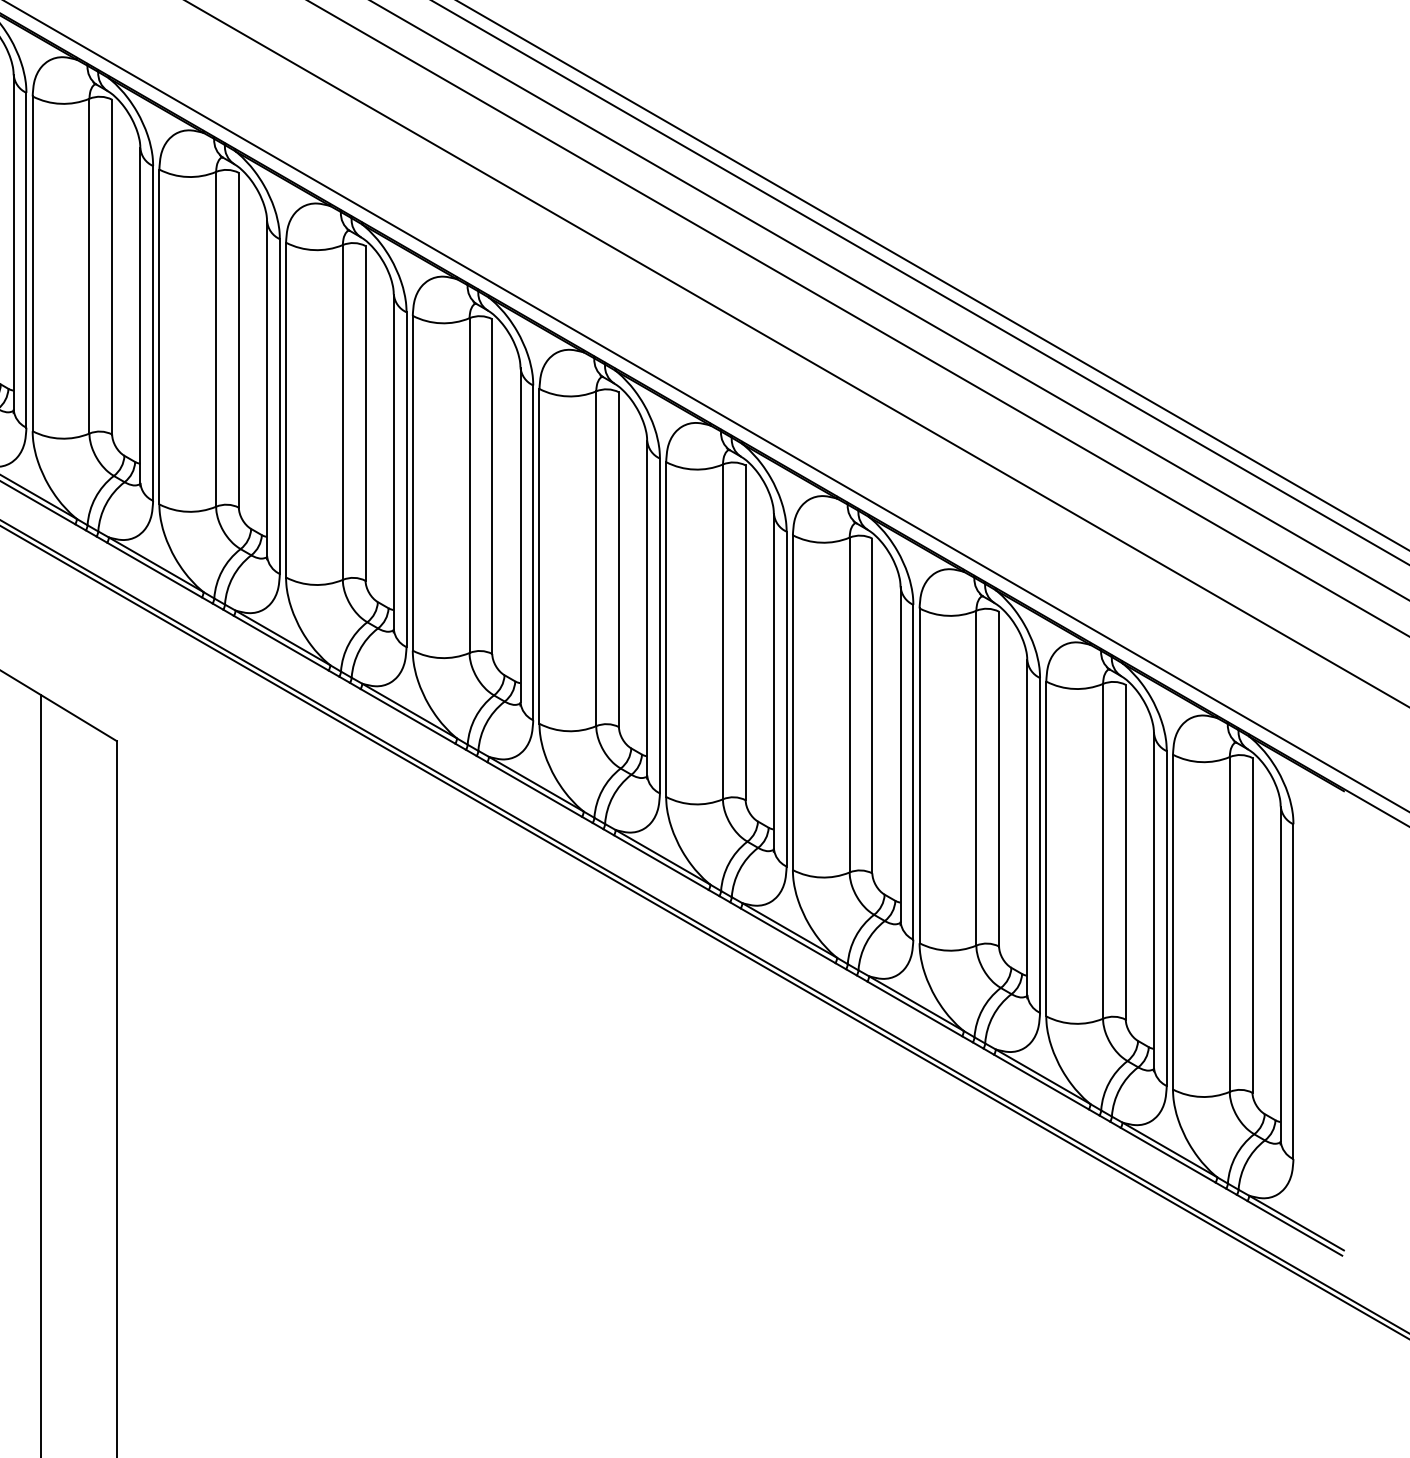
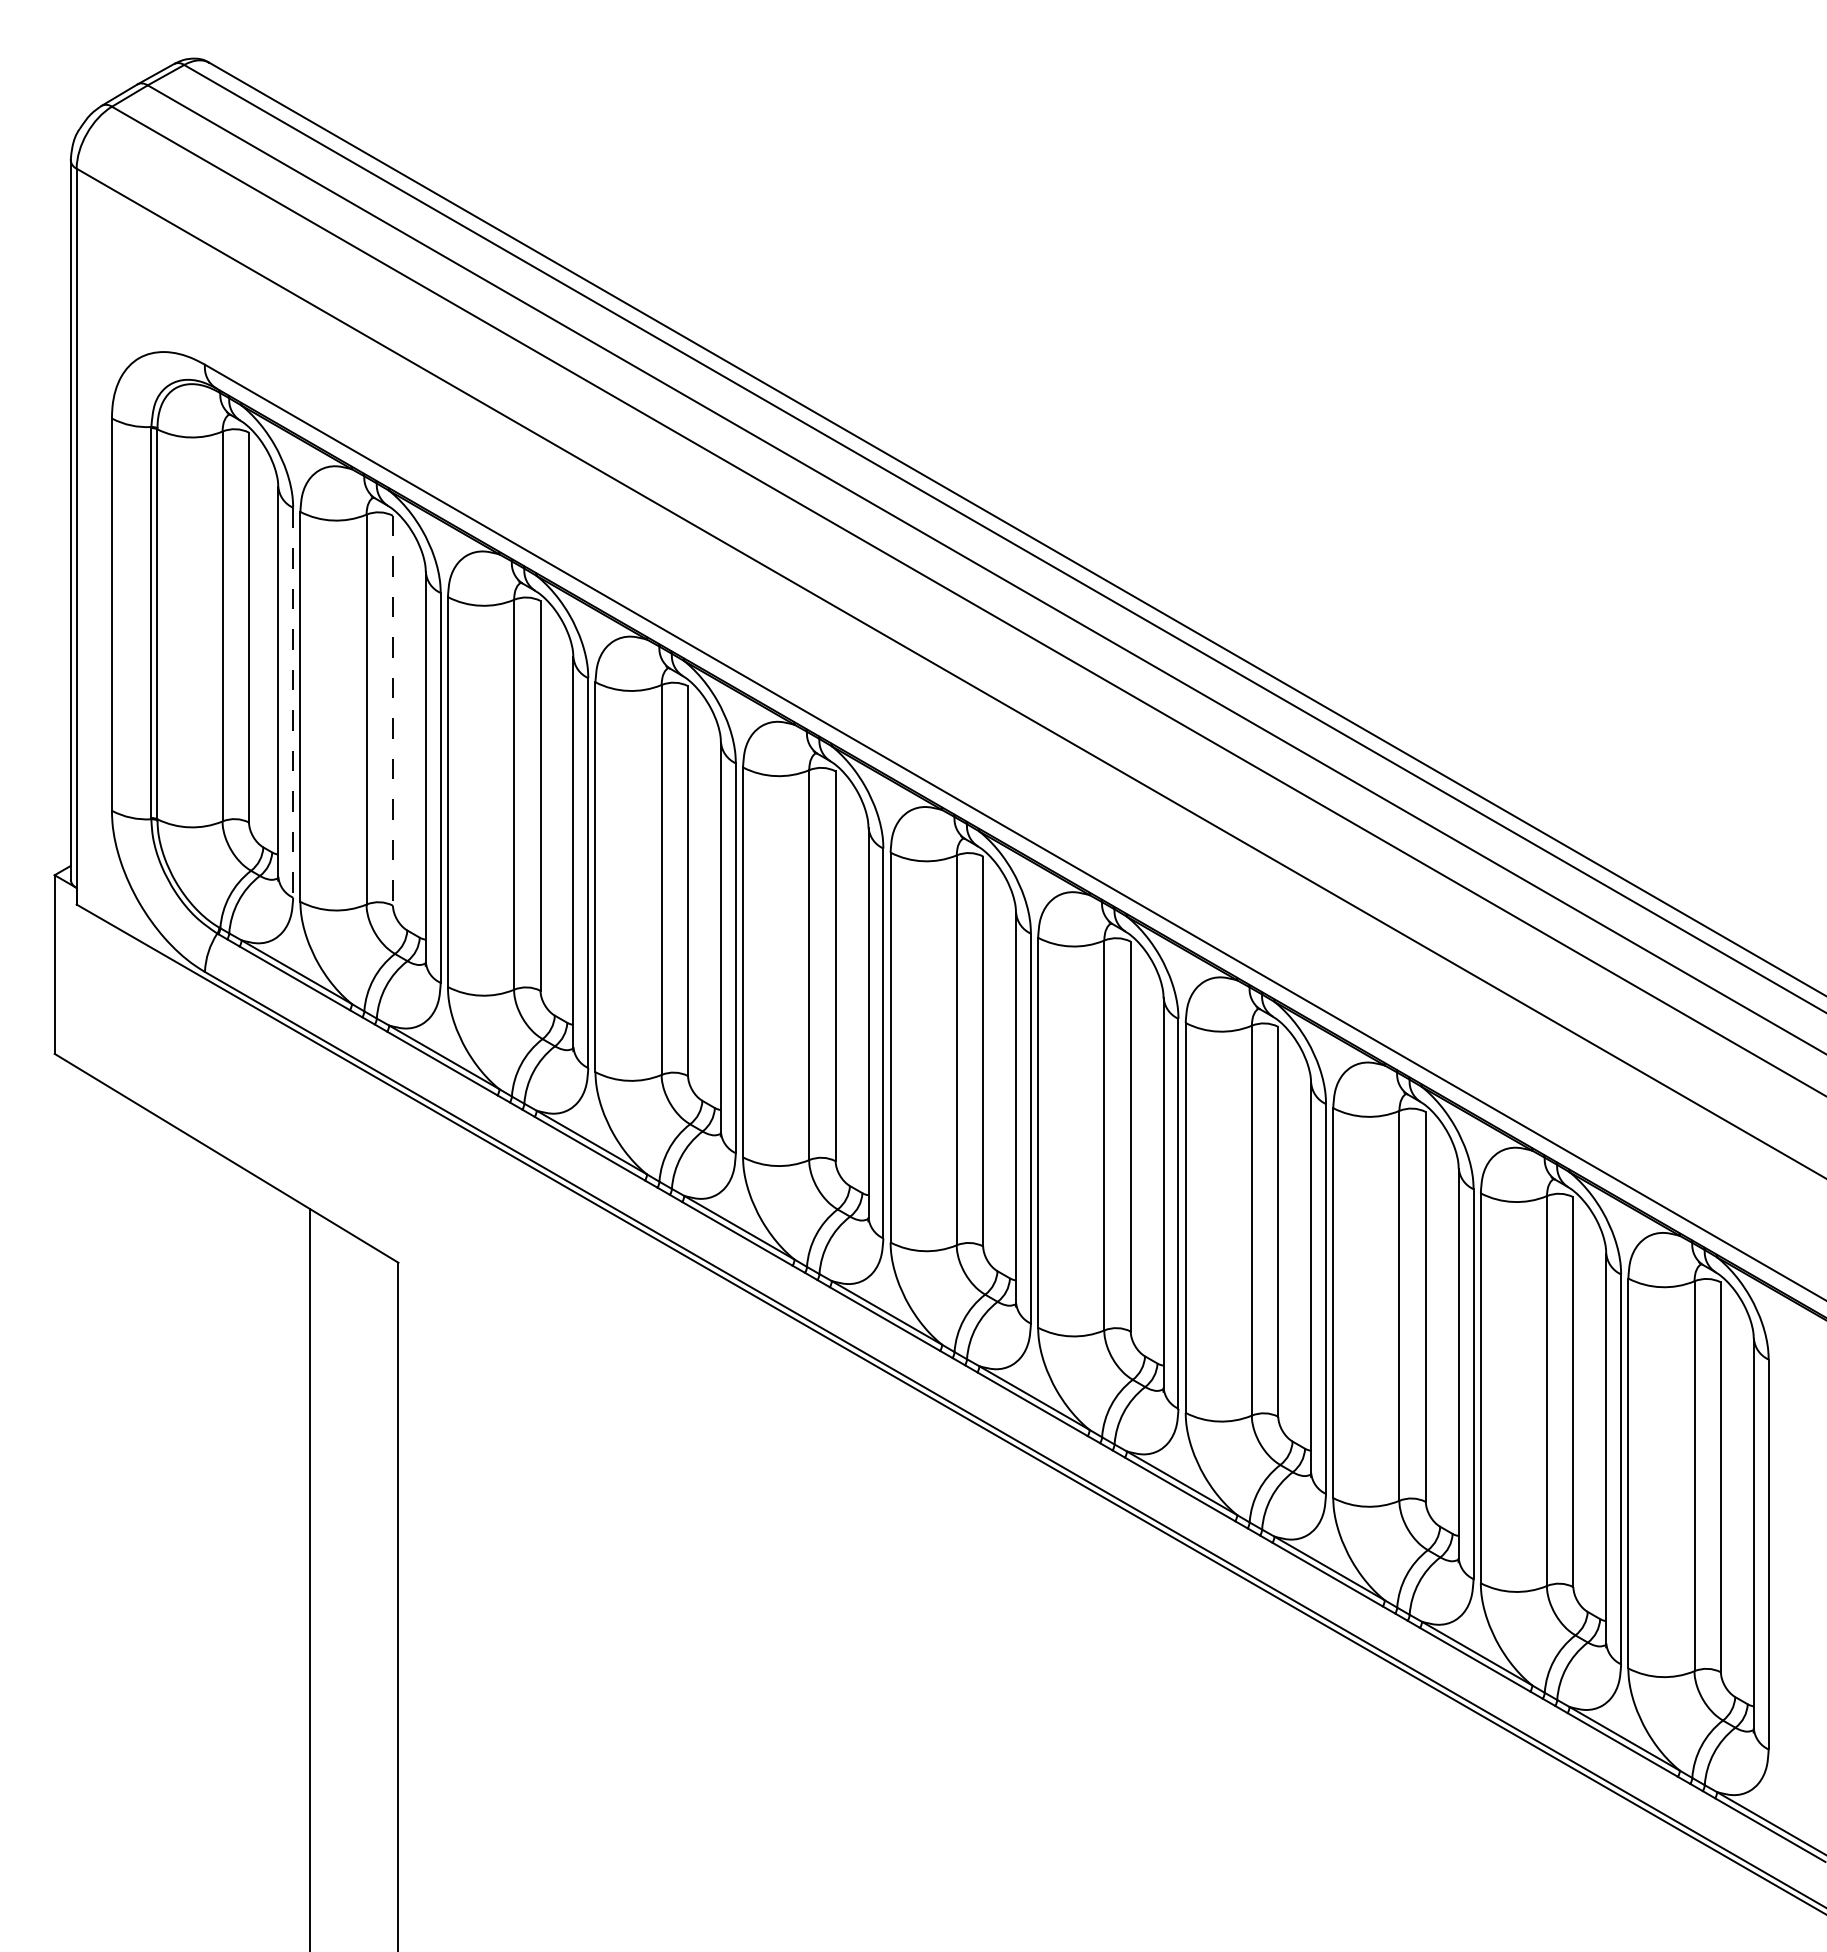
line: (26, 260) -> (293, 702), solid -> dashed
line: (112, 266) -> (393, 710), solid -> dashed

